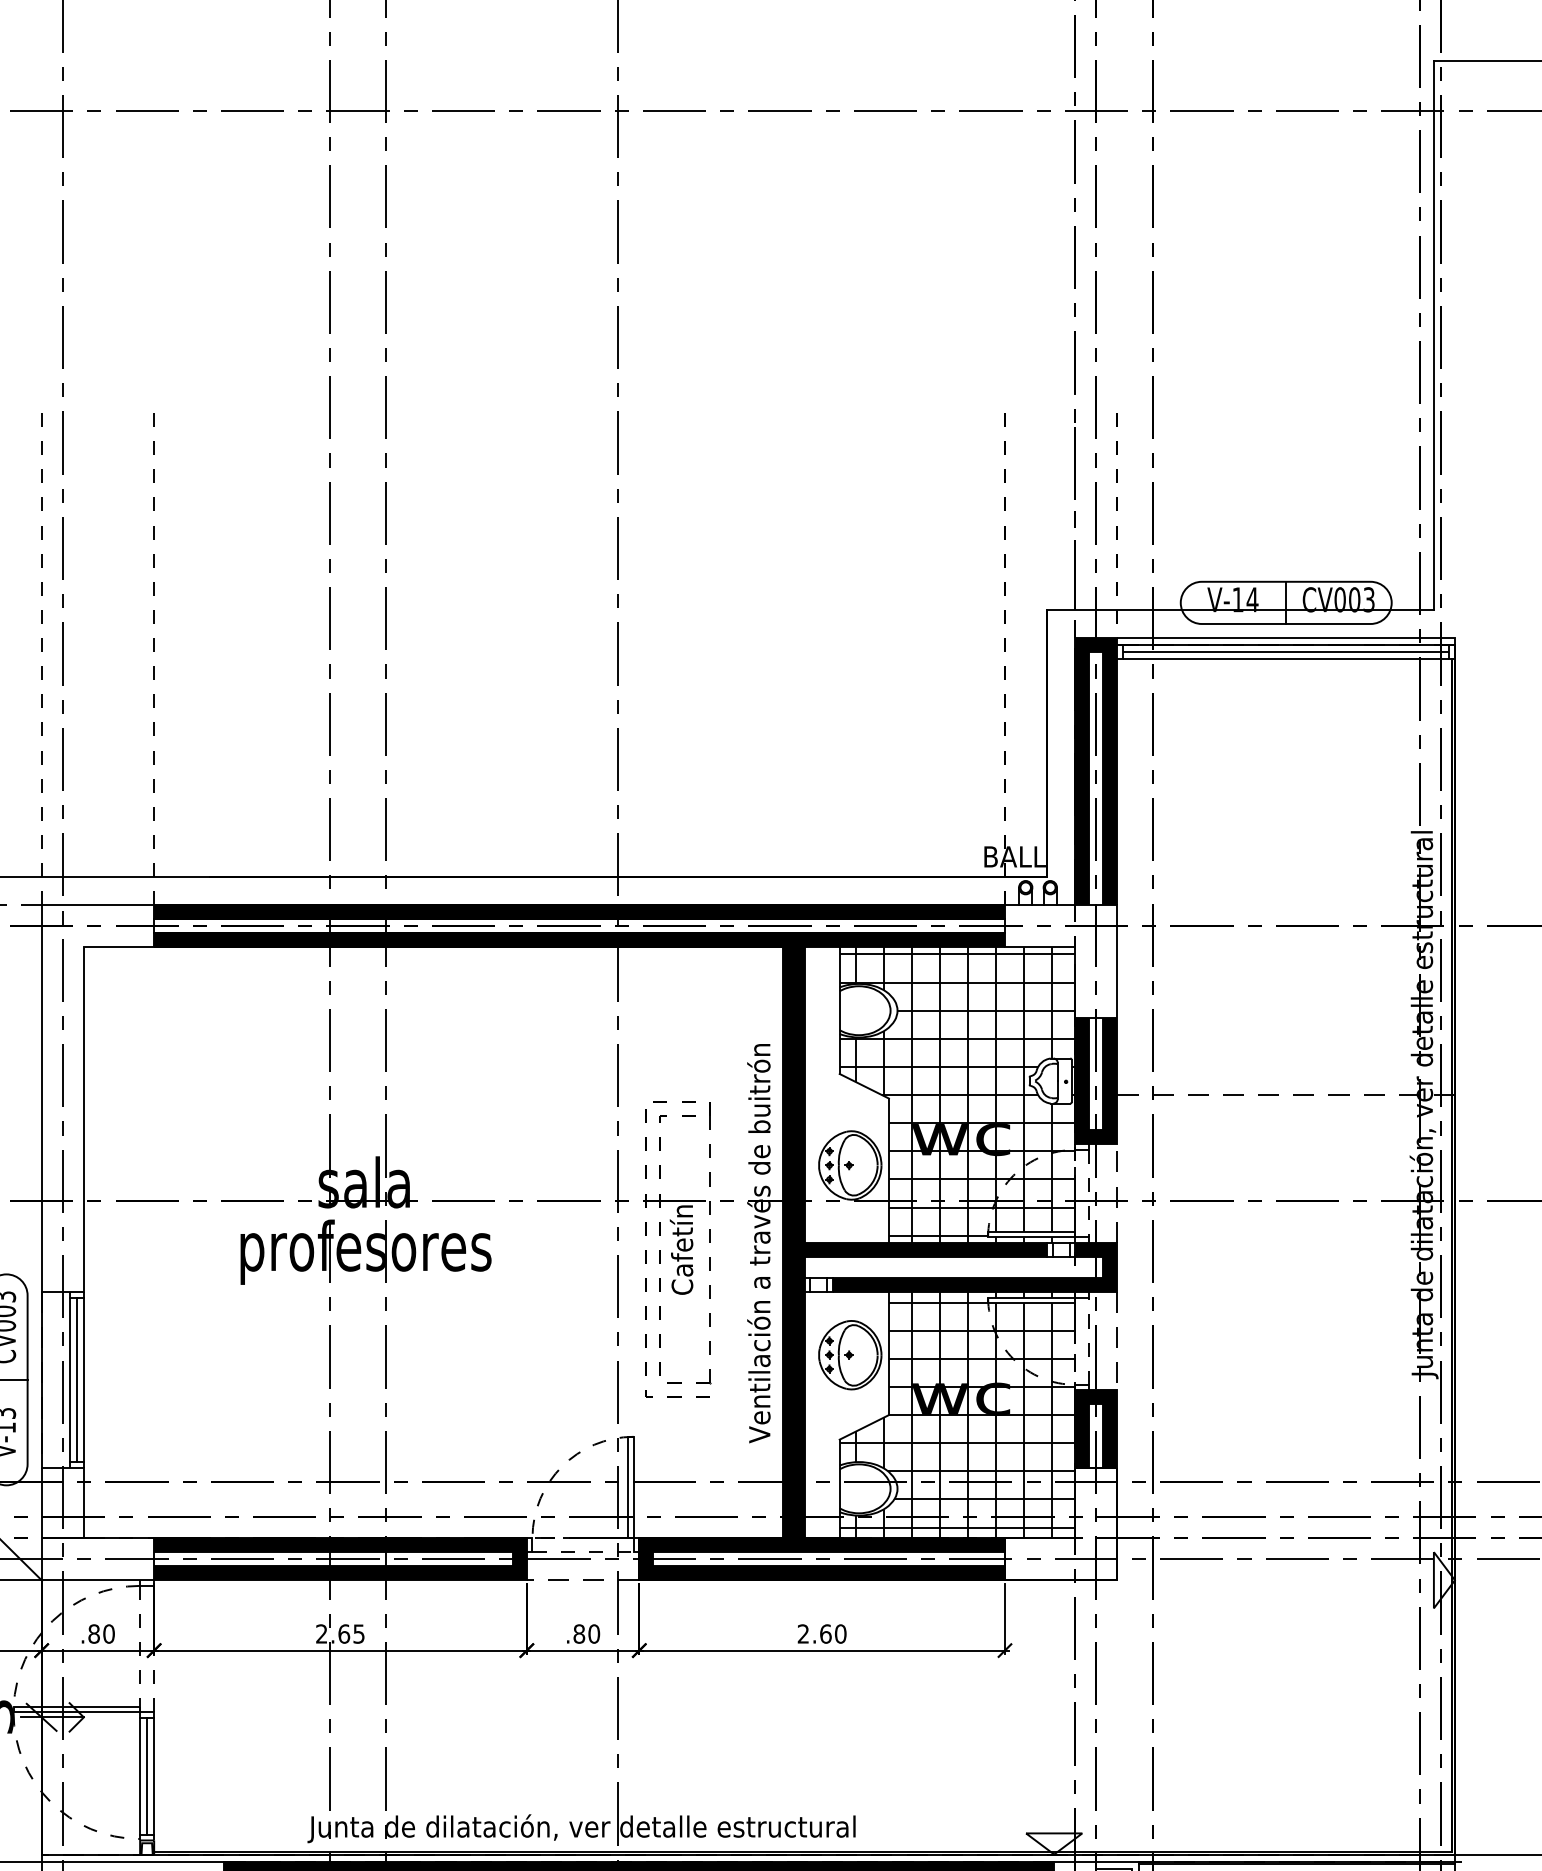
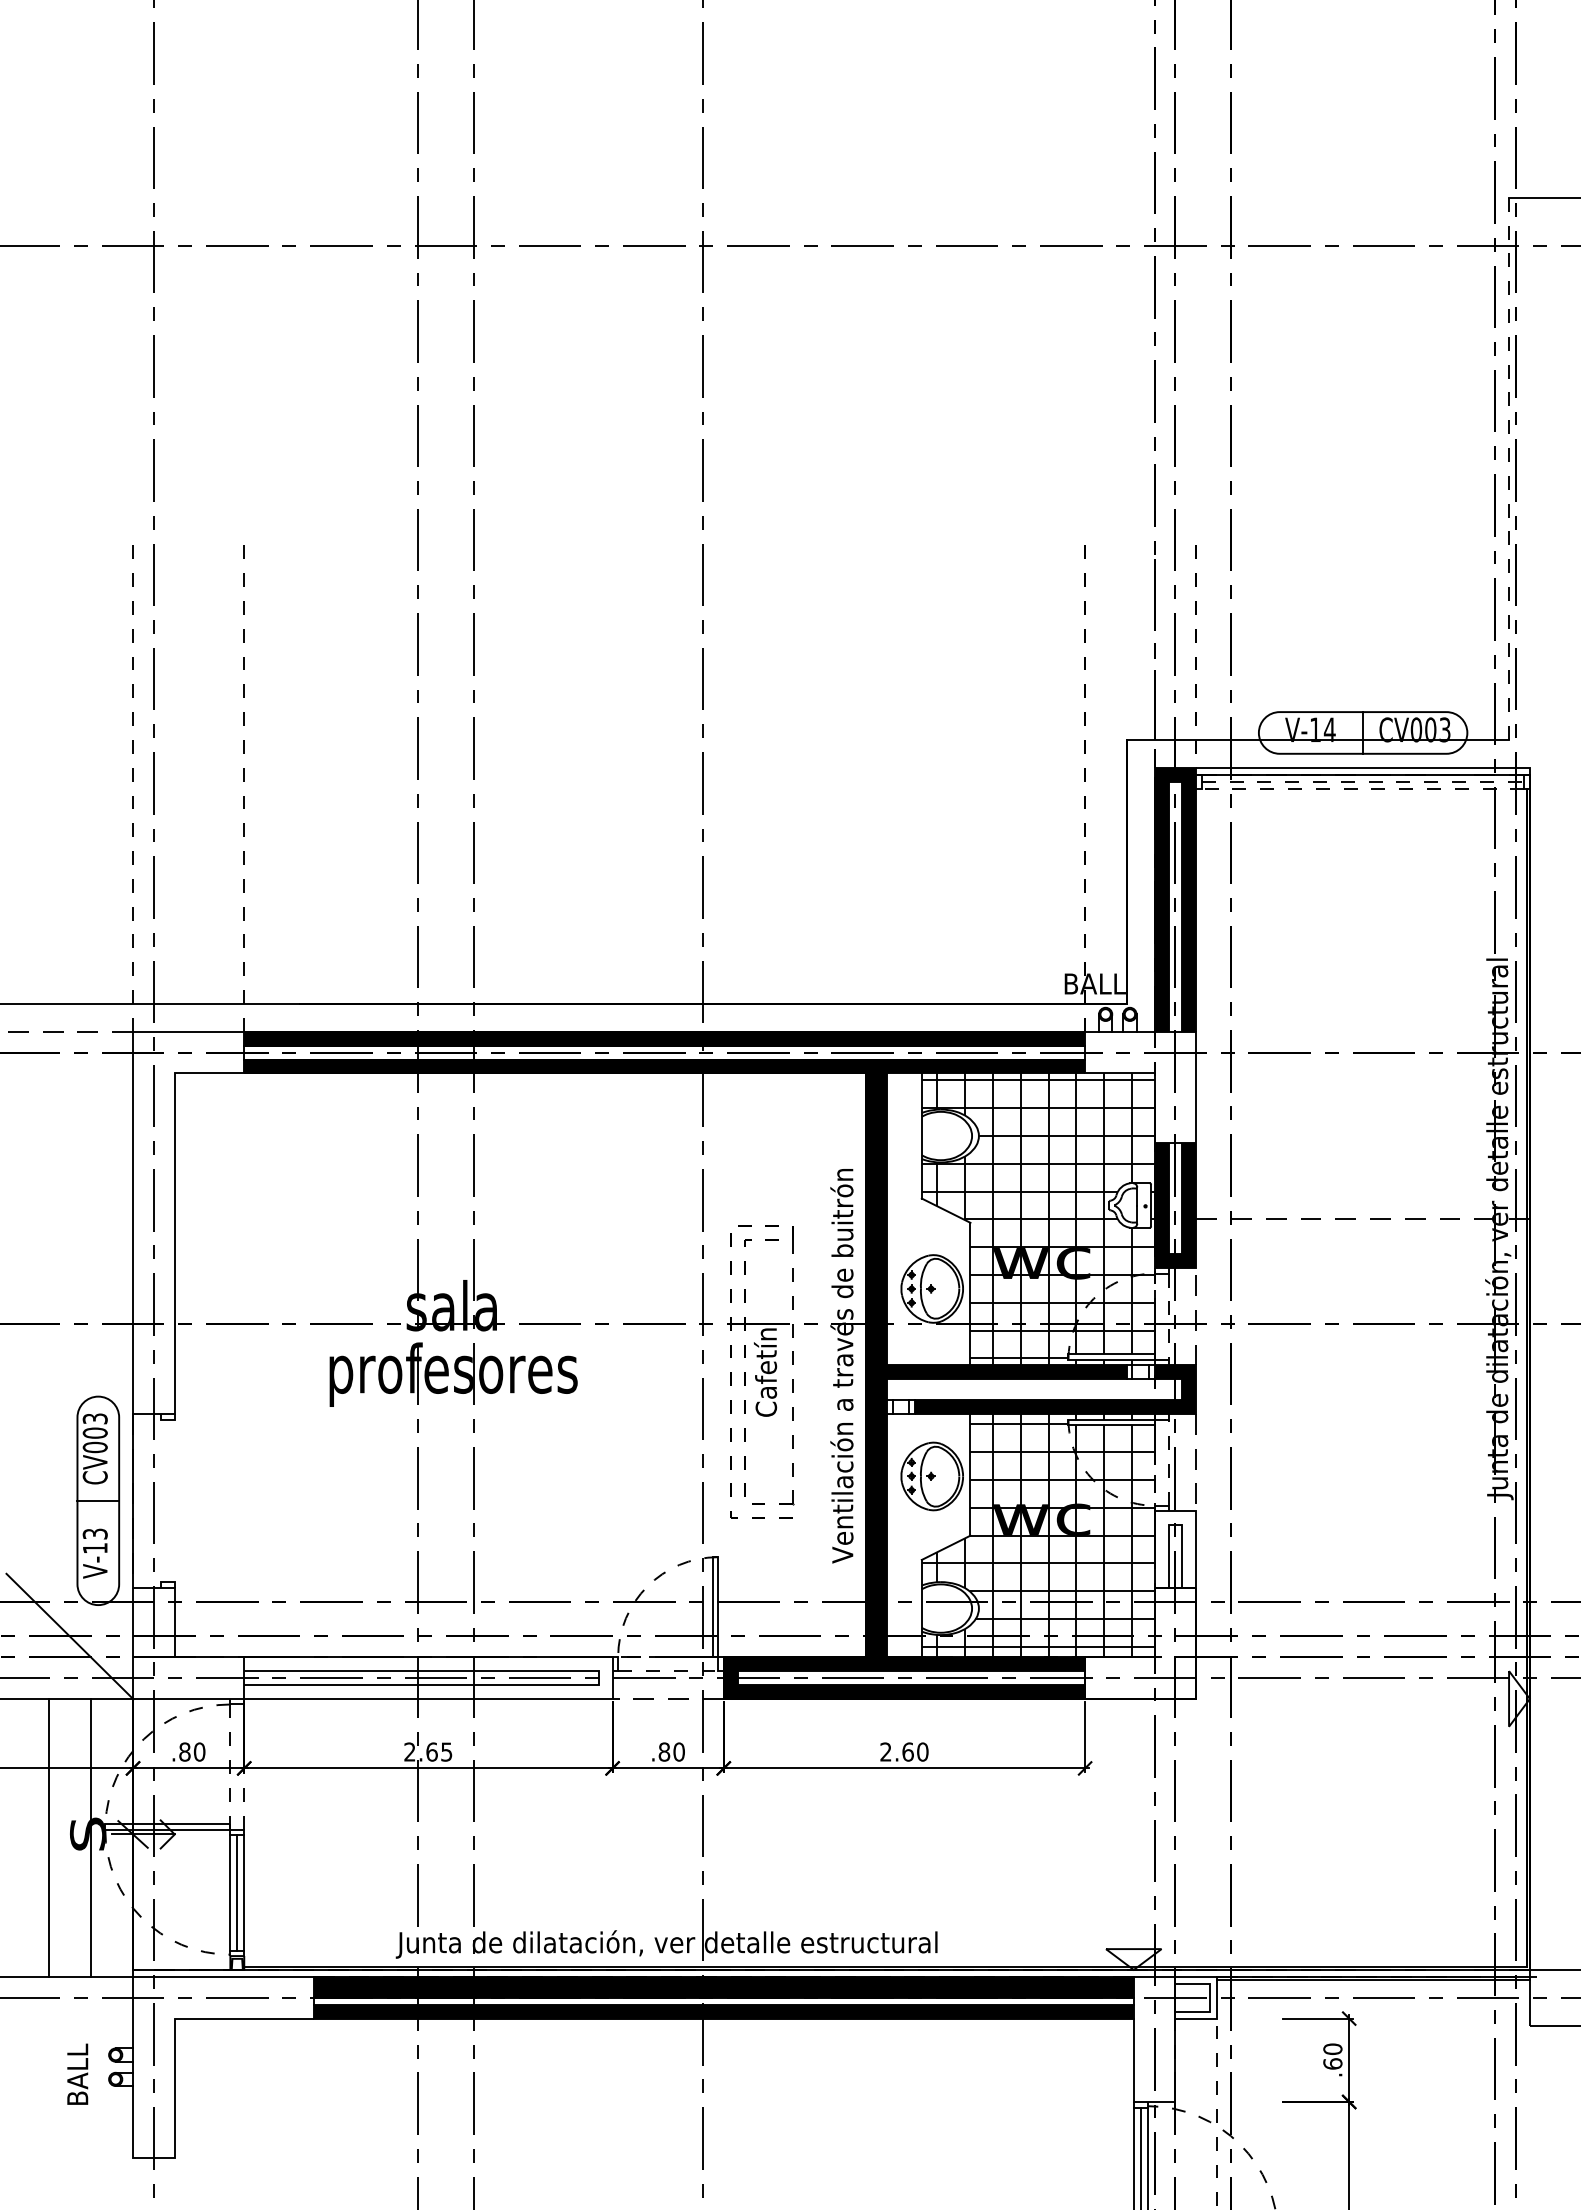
line: (1434, 336) -> (1509, 469), solid -> dashed
line: (1286, 652) -> (1363, 781), solid -> dashed
line: (1285, 659) -> (1362, 788), solid -> dashed
line: (69, 1379) -> (160, 1500), removed
line: (76, 1379) -> (167, 1500), removed
line: (83, 1379) -> (174, 1500), removed
fill: (1096, 1429) -> (1175, 1549), removed
fill: (340, 1558) -> (428, 1677), removed

